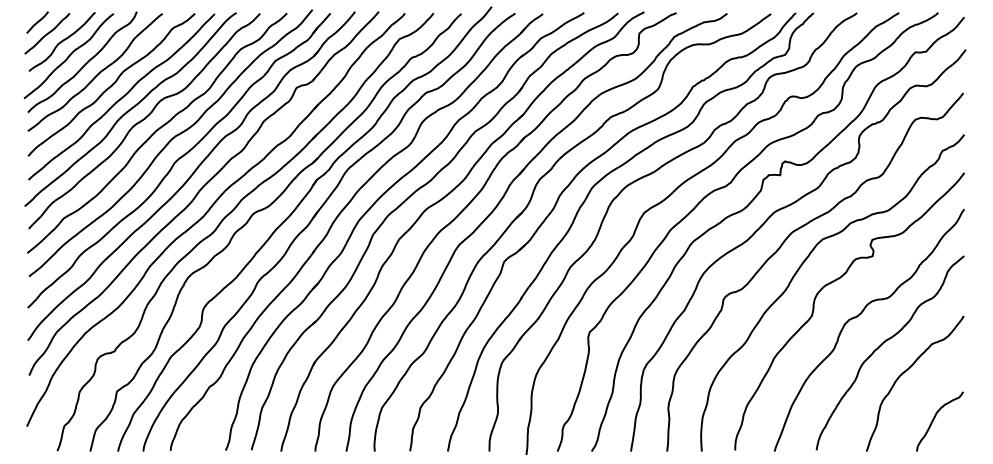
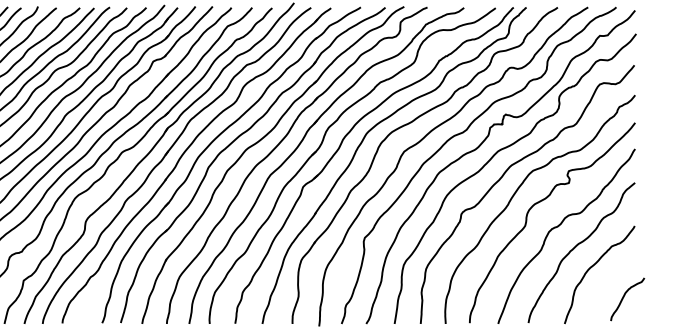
curve: (934, 419) -> (623, 297), moved

